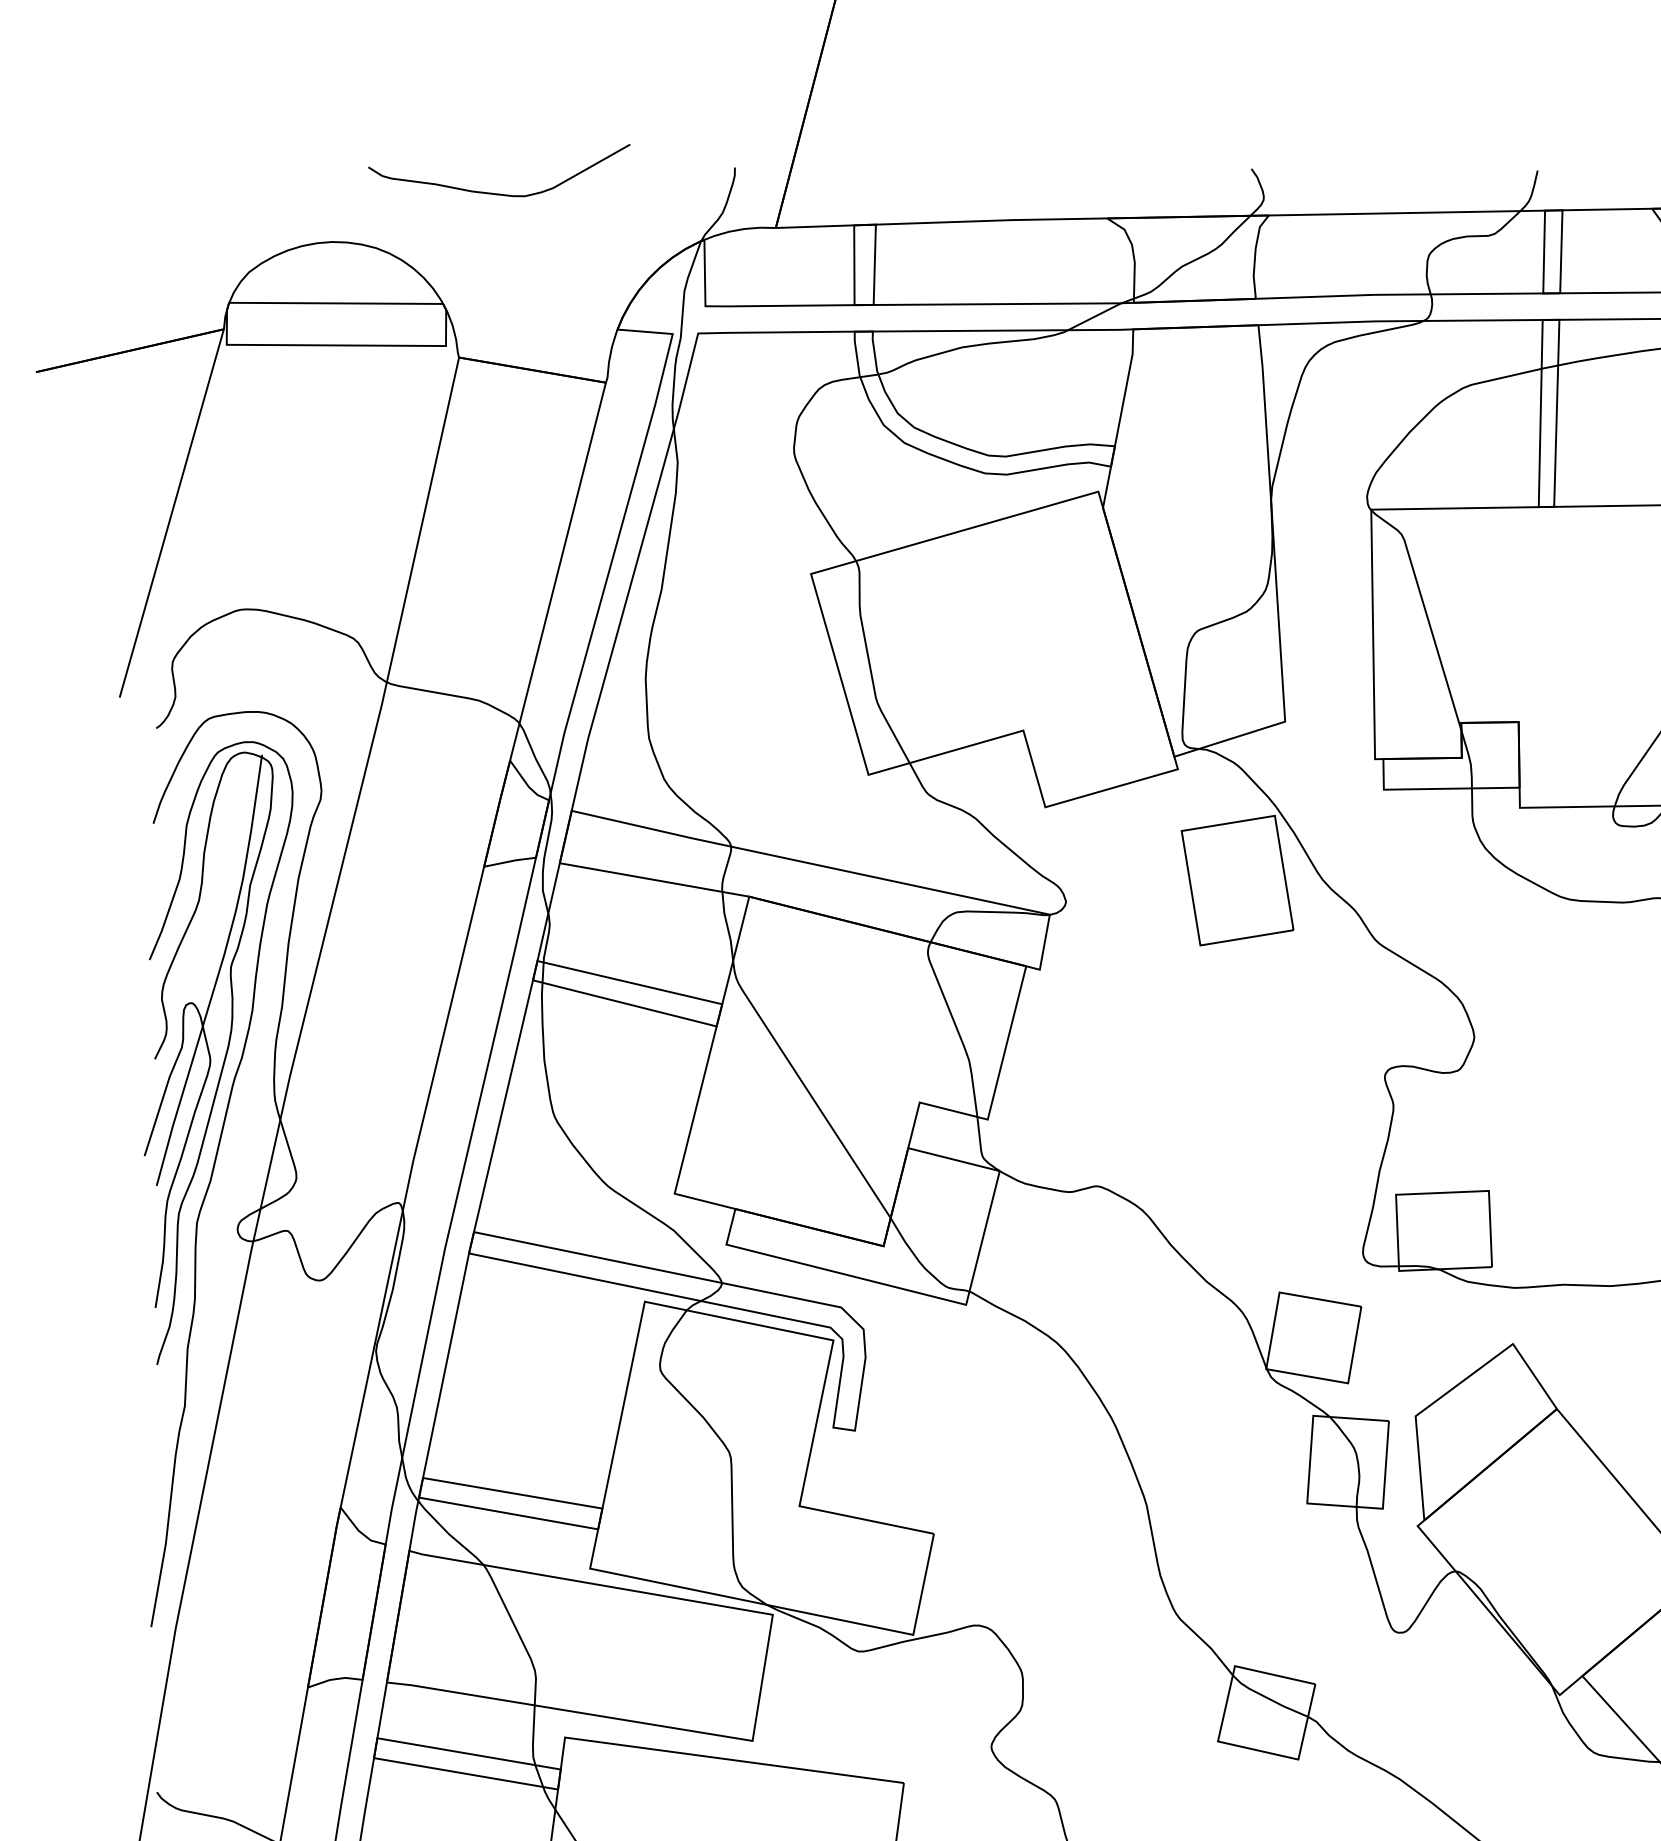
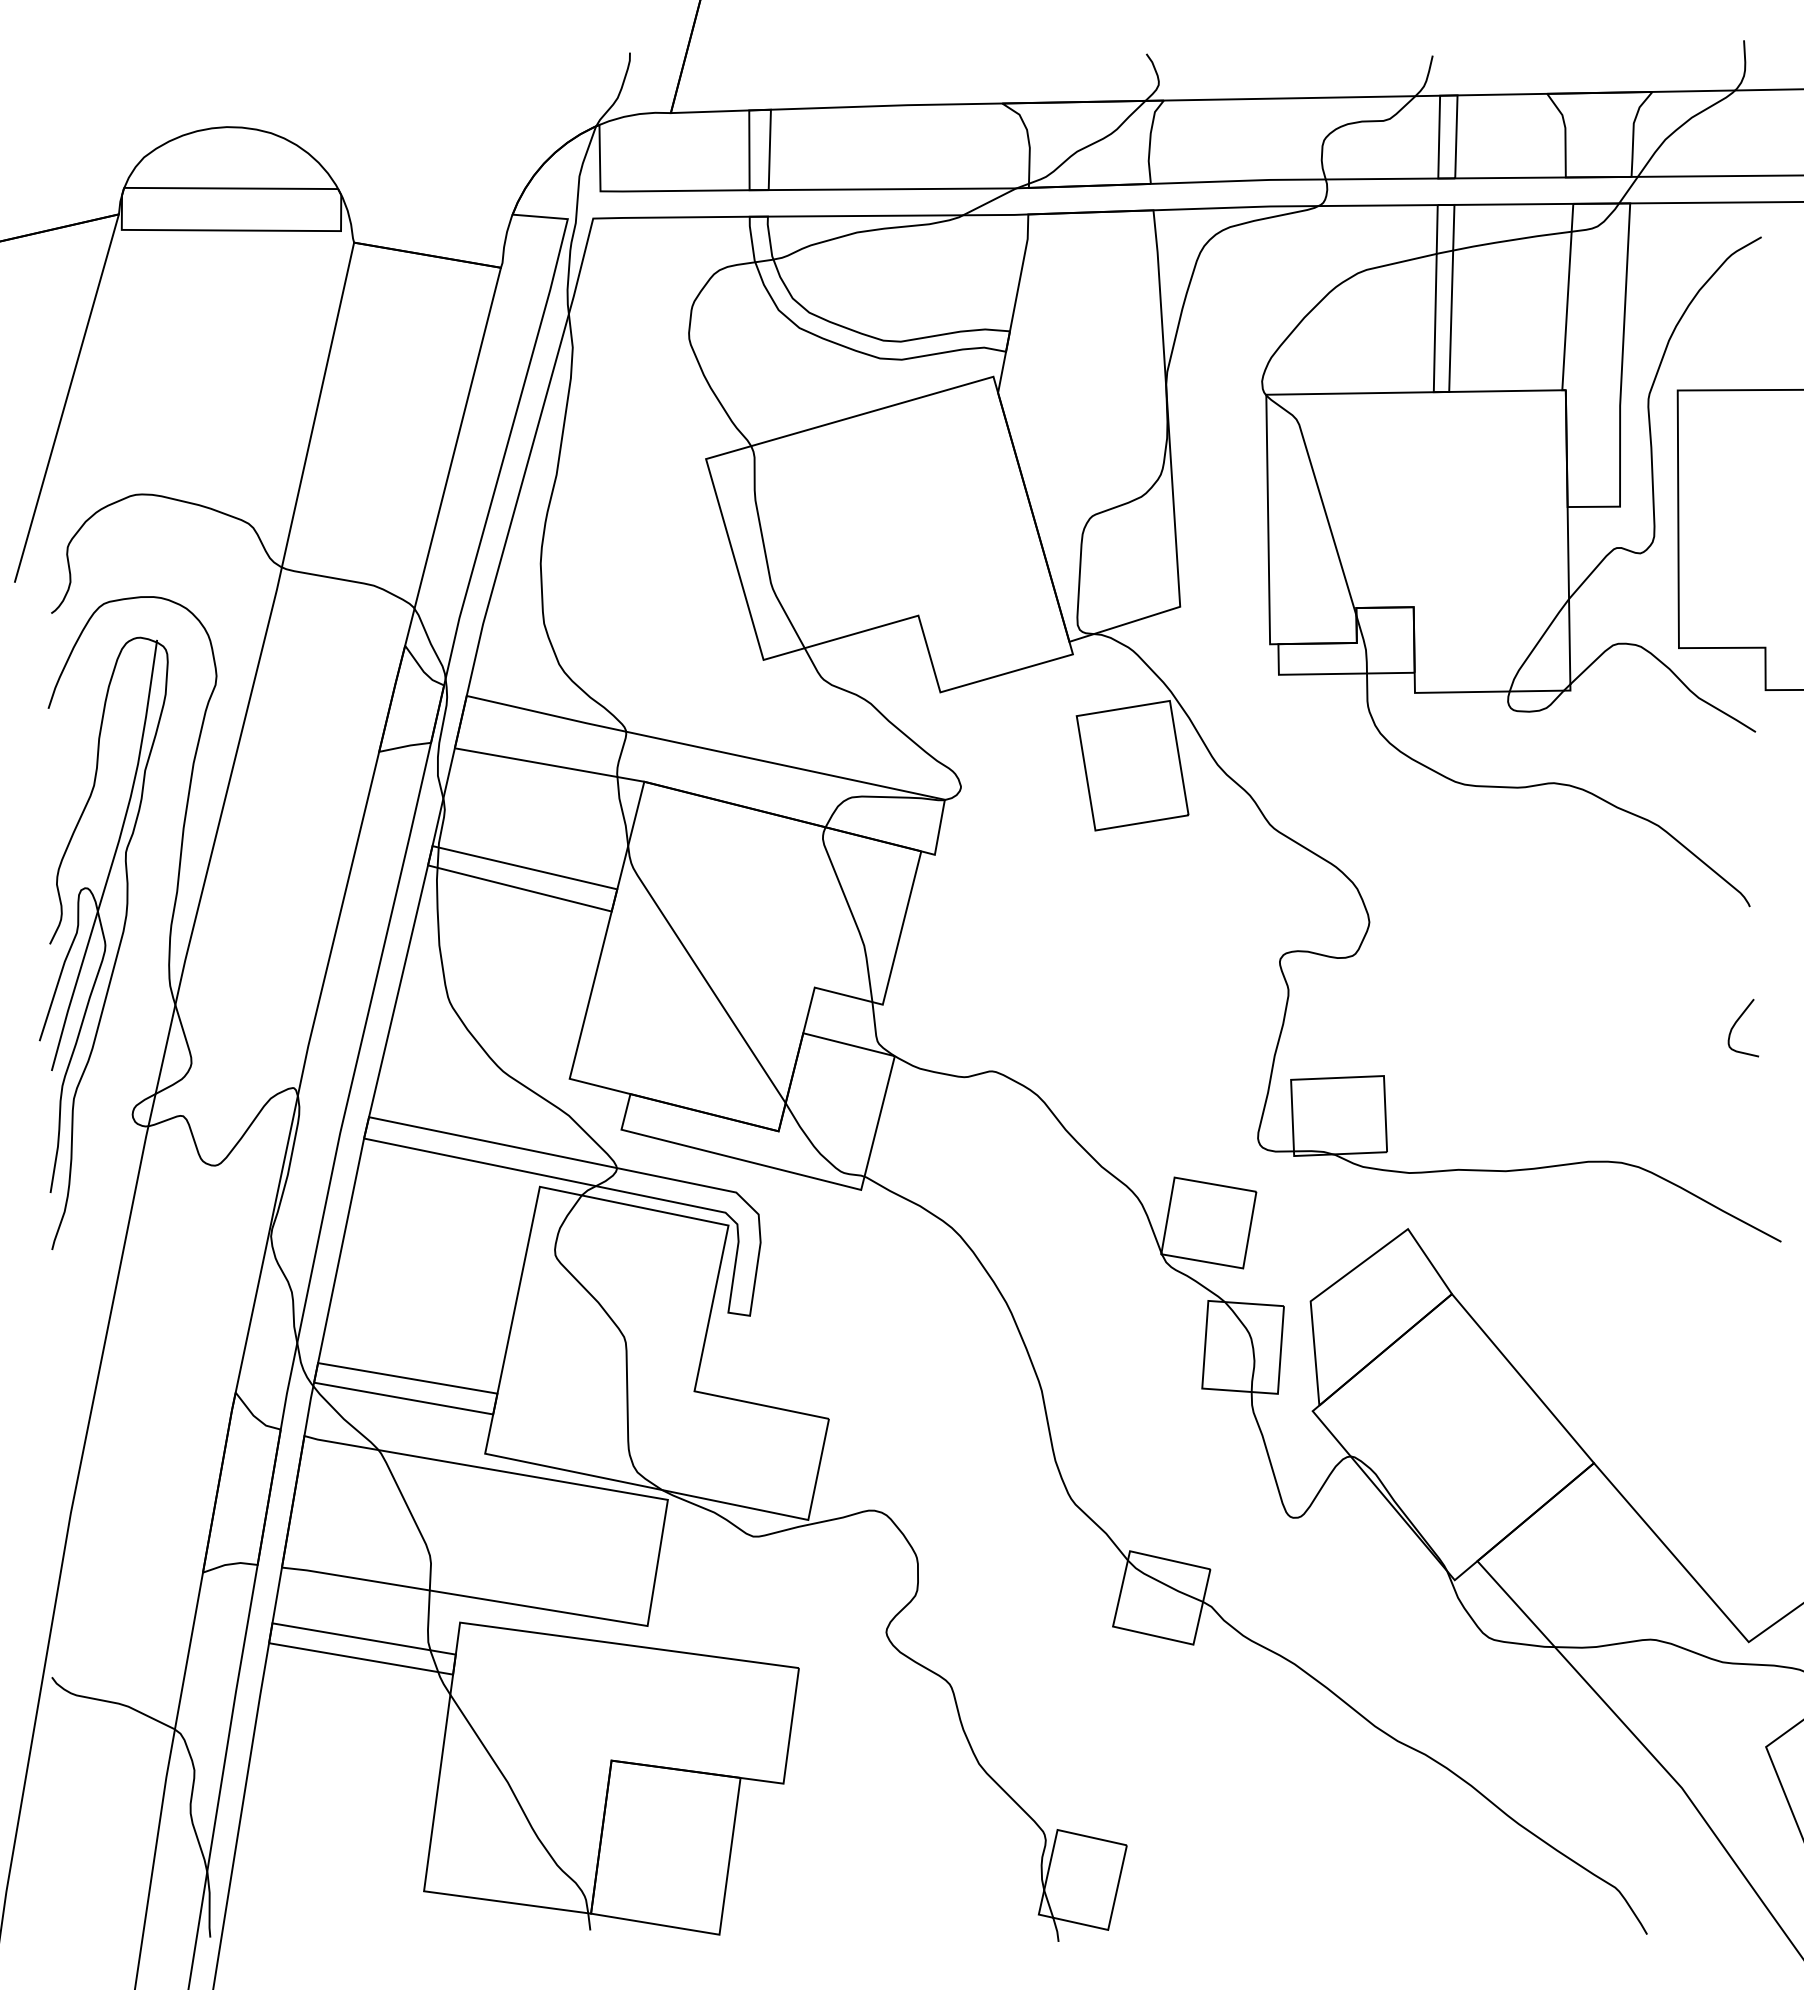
curve: (499, 193) -> (394, 78), removed
curve: (211, 1181) -> (106, 1066), removed

